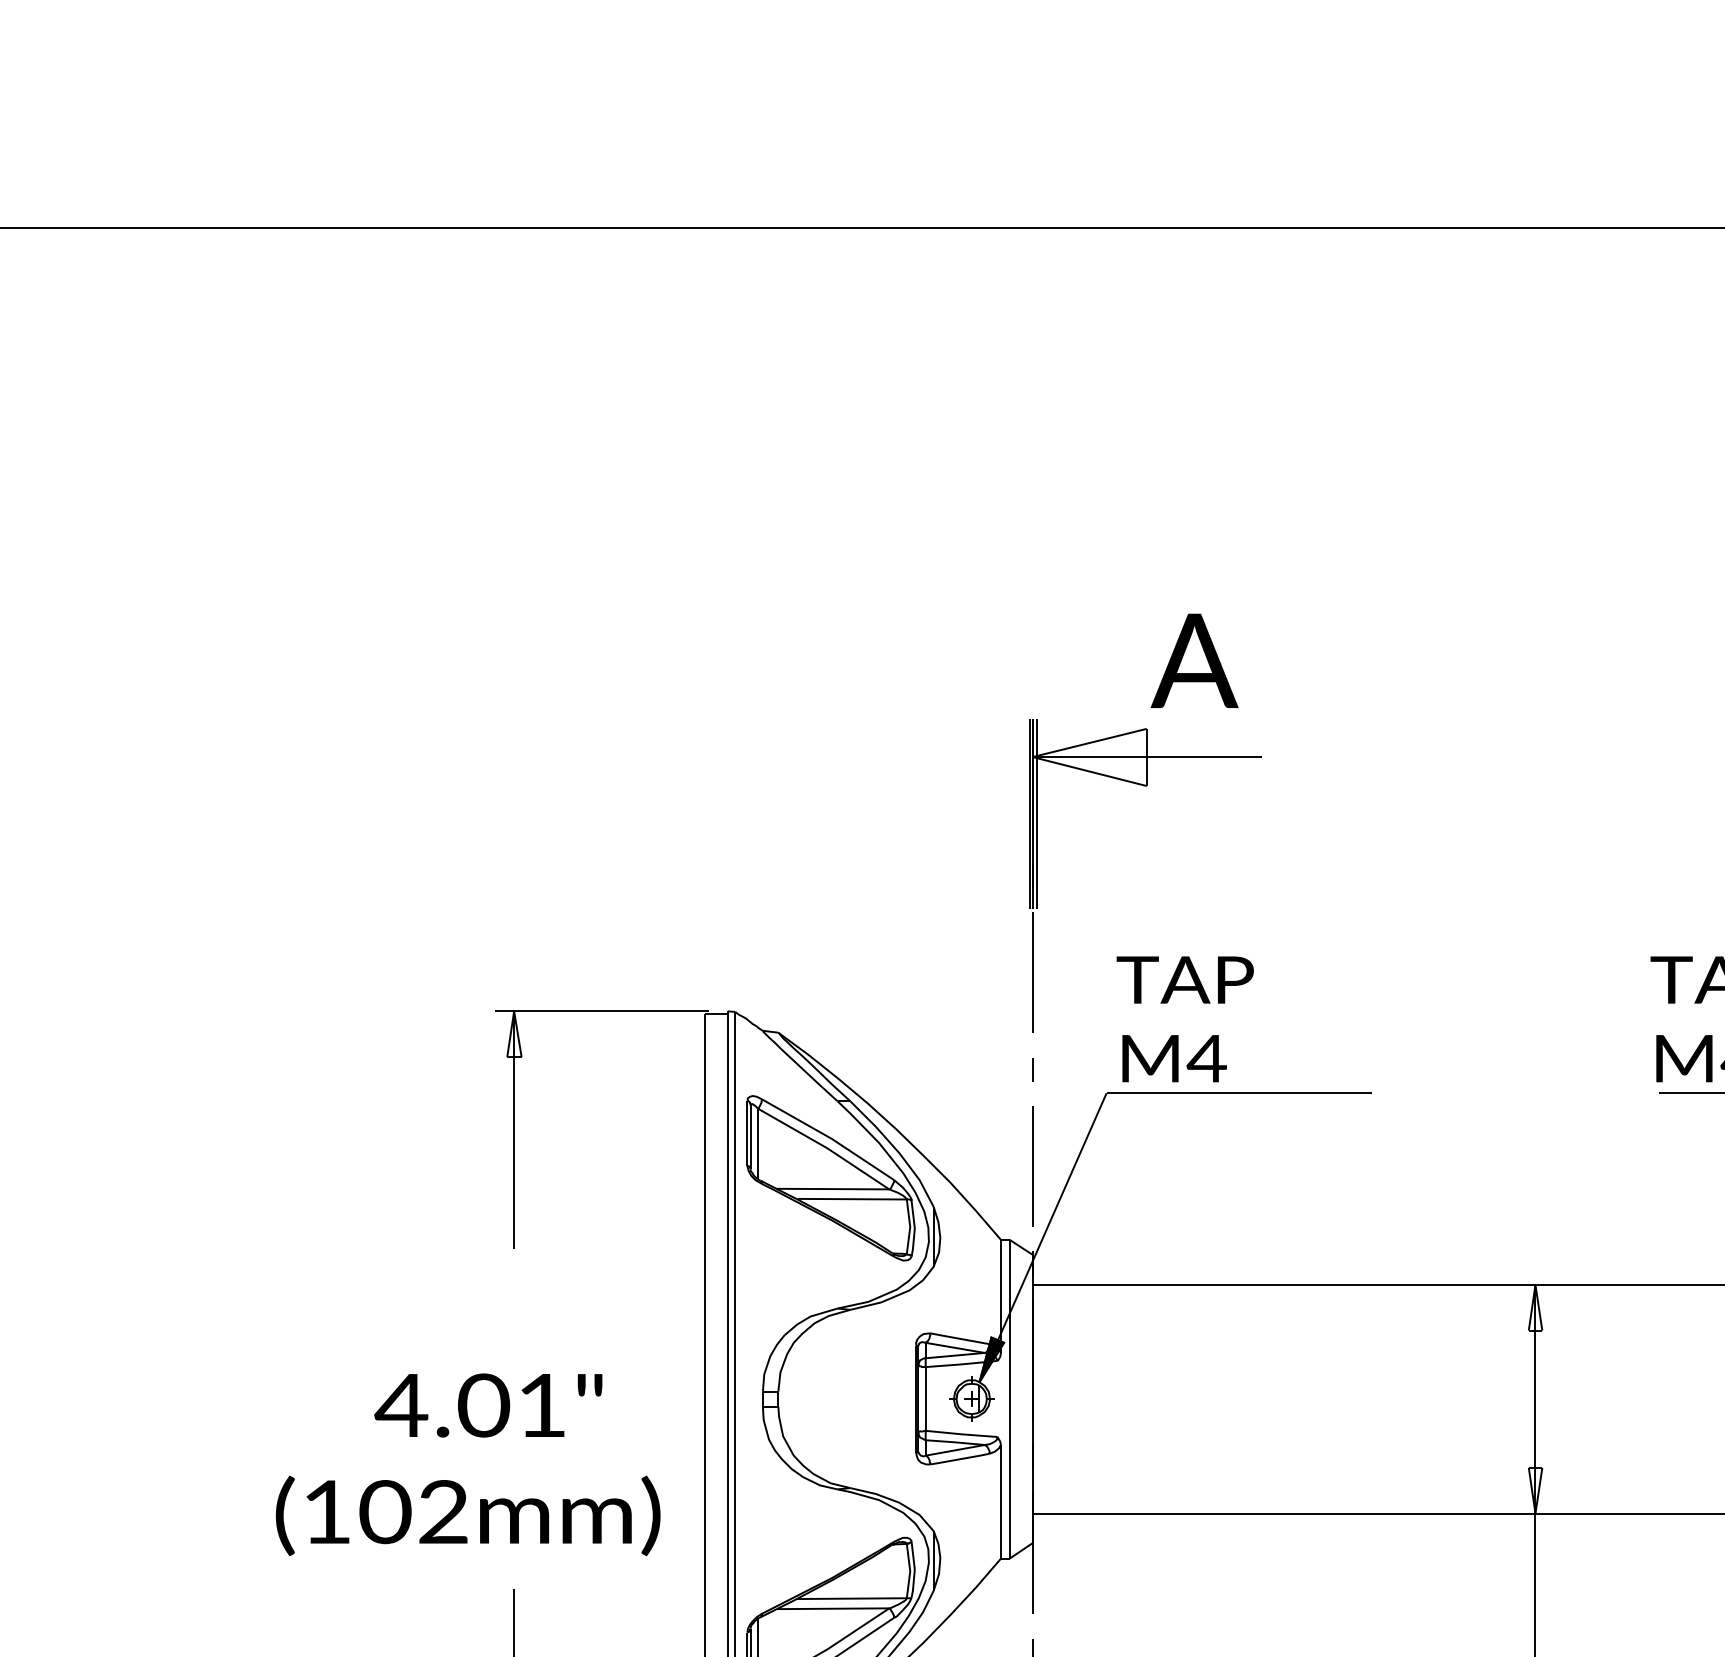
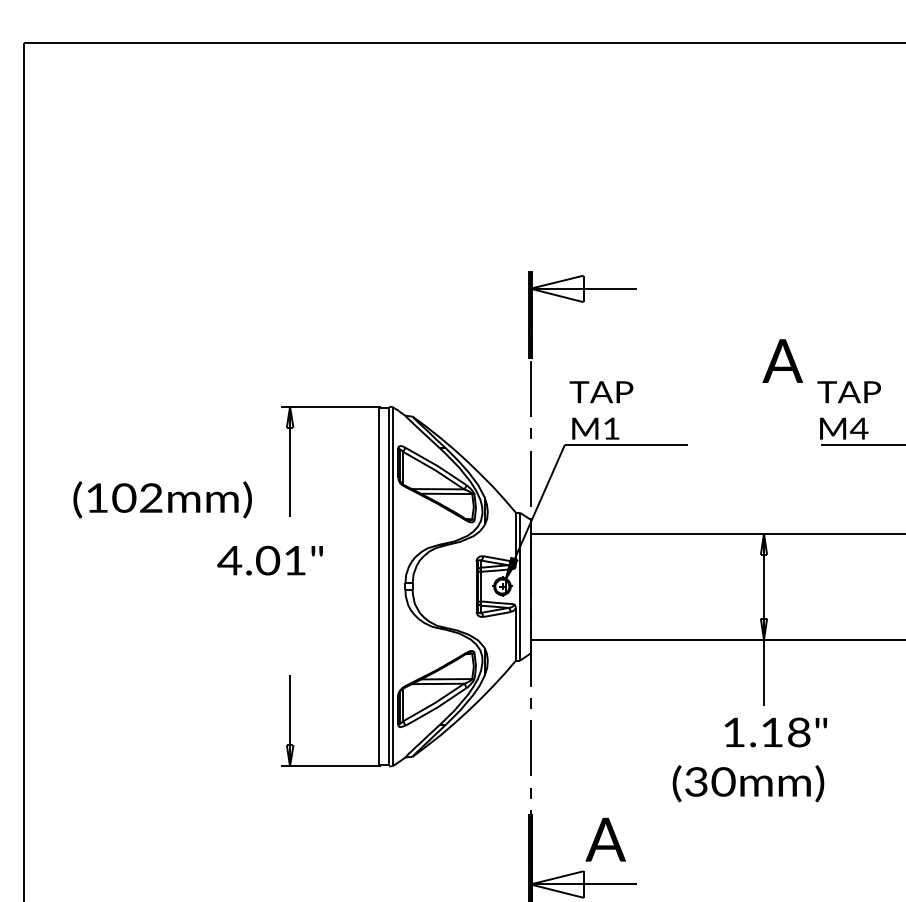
text: (1193, 659) -> (782, 360), moved
text: (1206, 1058) -> (611, 428), M4 -> M1
text: (487, 1405) -> (269, 560), moved
text: (467, 1515) -> (162, 499), moved

